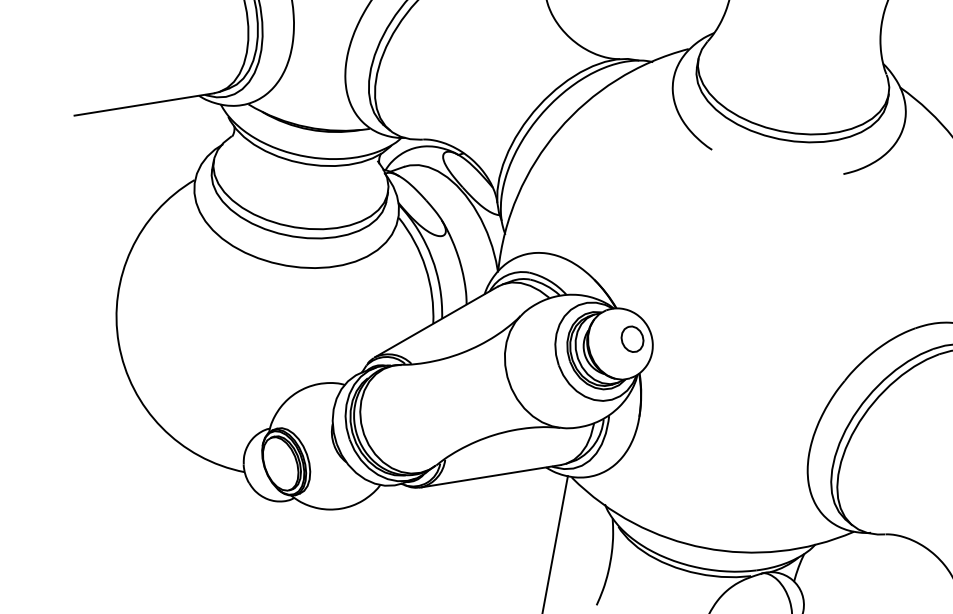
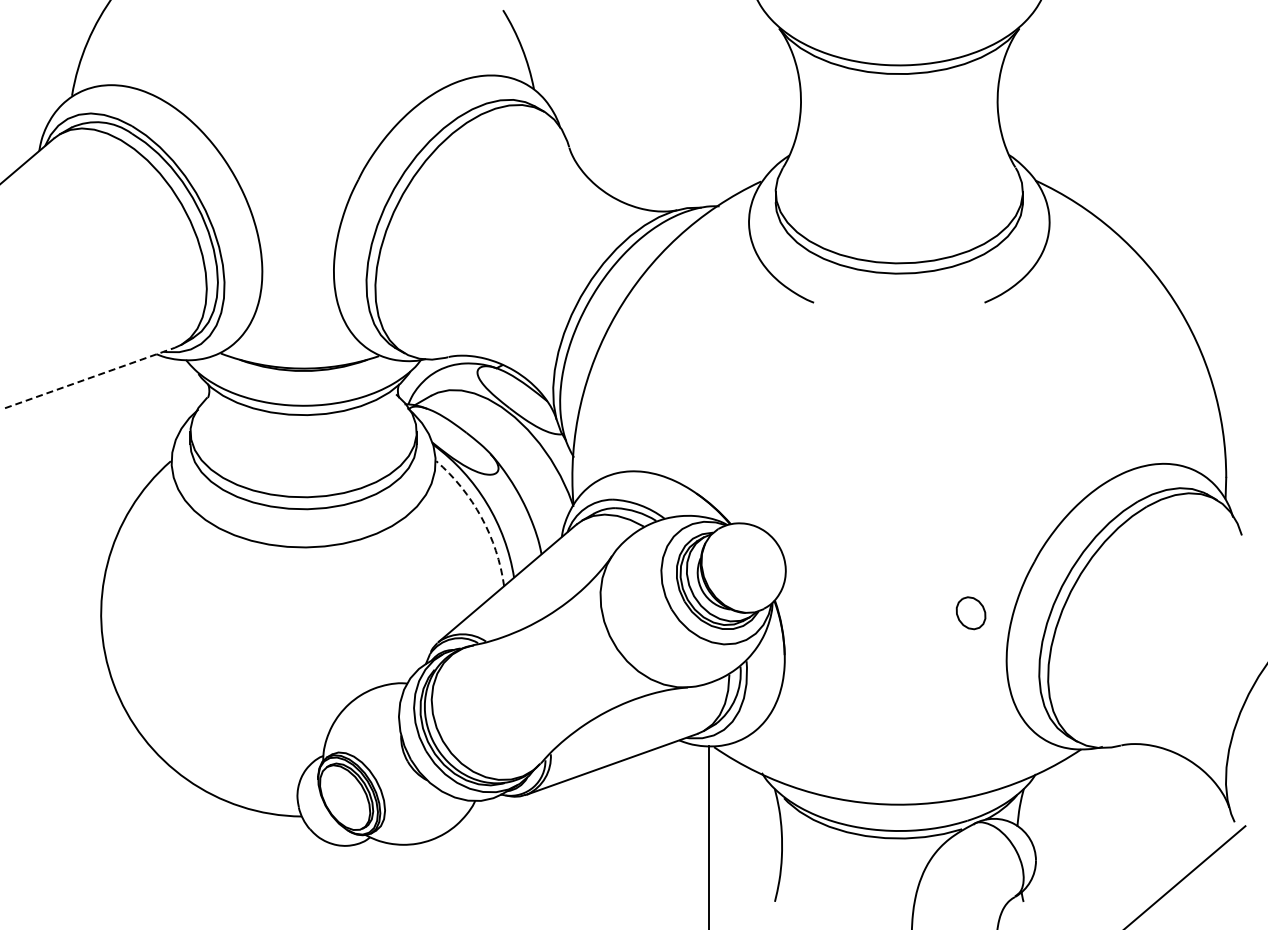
line: (144, 104) -> (90, 377), solid -> dashed
arc: (425, 267) -> (481, 517), solid -> dashed
part: (632, 339) -> (970, 613), moved

